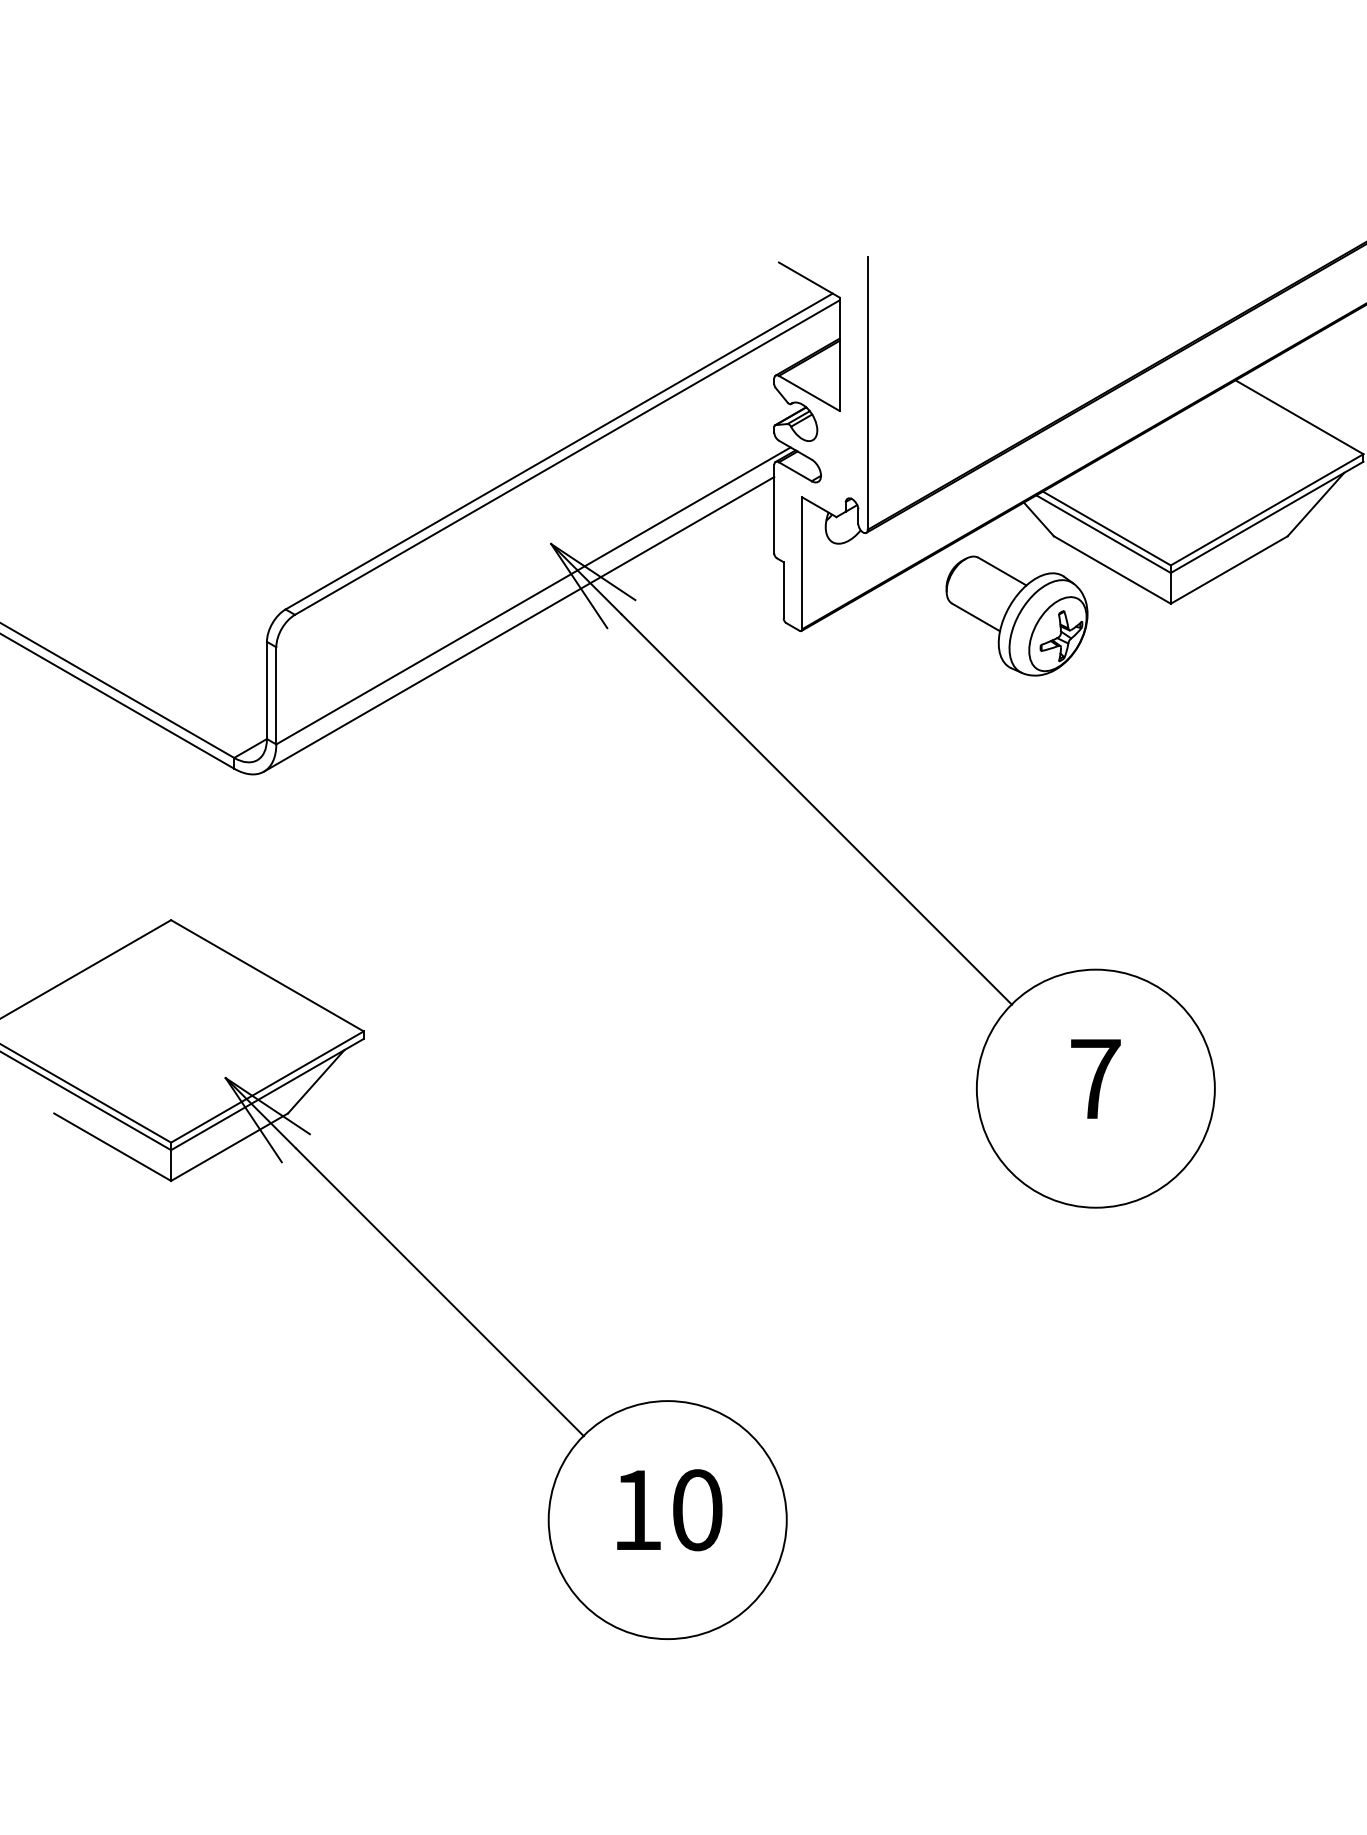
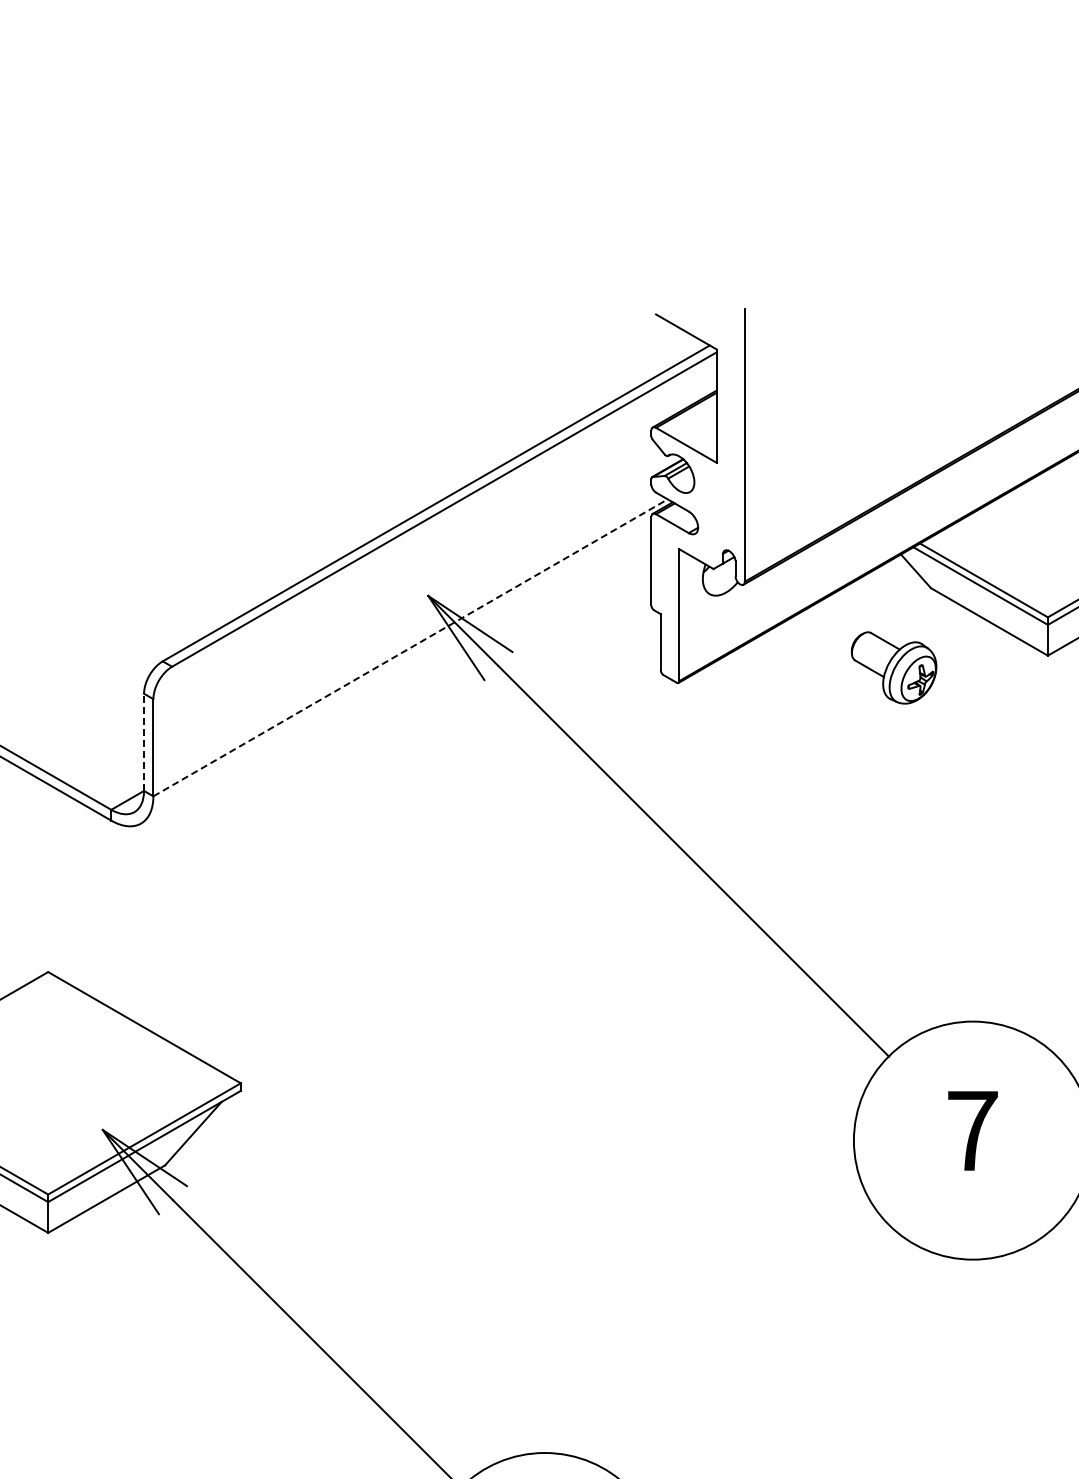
line: (533, 595) -> (410, 647), solid -> dashed
part: (1016, 615) -> (893, 667), size x0.6
line: (518, 624) -> (395, 676), removed
line: (266, 690) -> (143, 742), solid -> dashed

